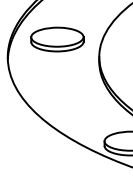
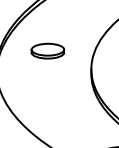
part: (57, 39) -> (48, 51), size x0.6

